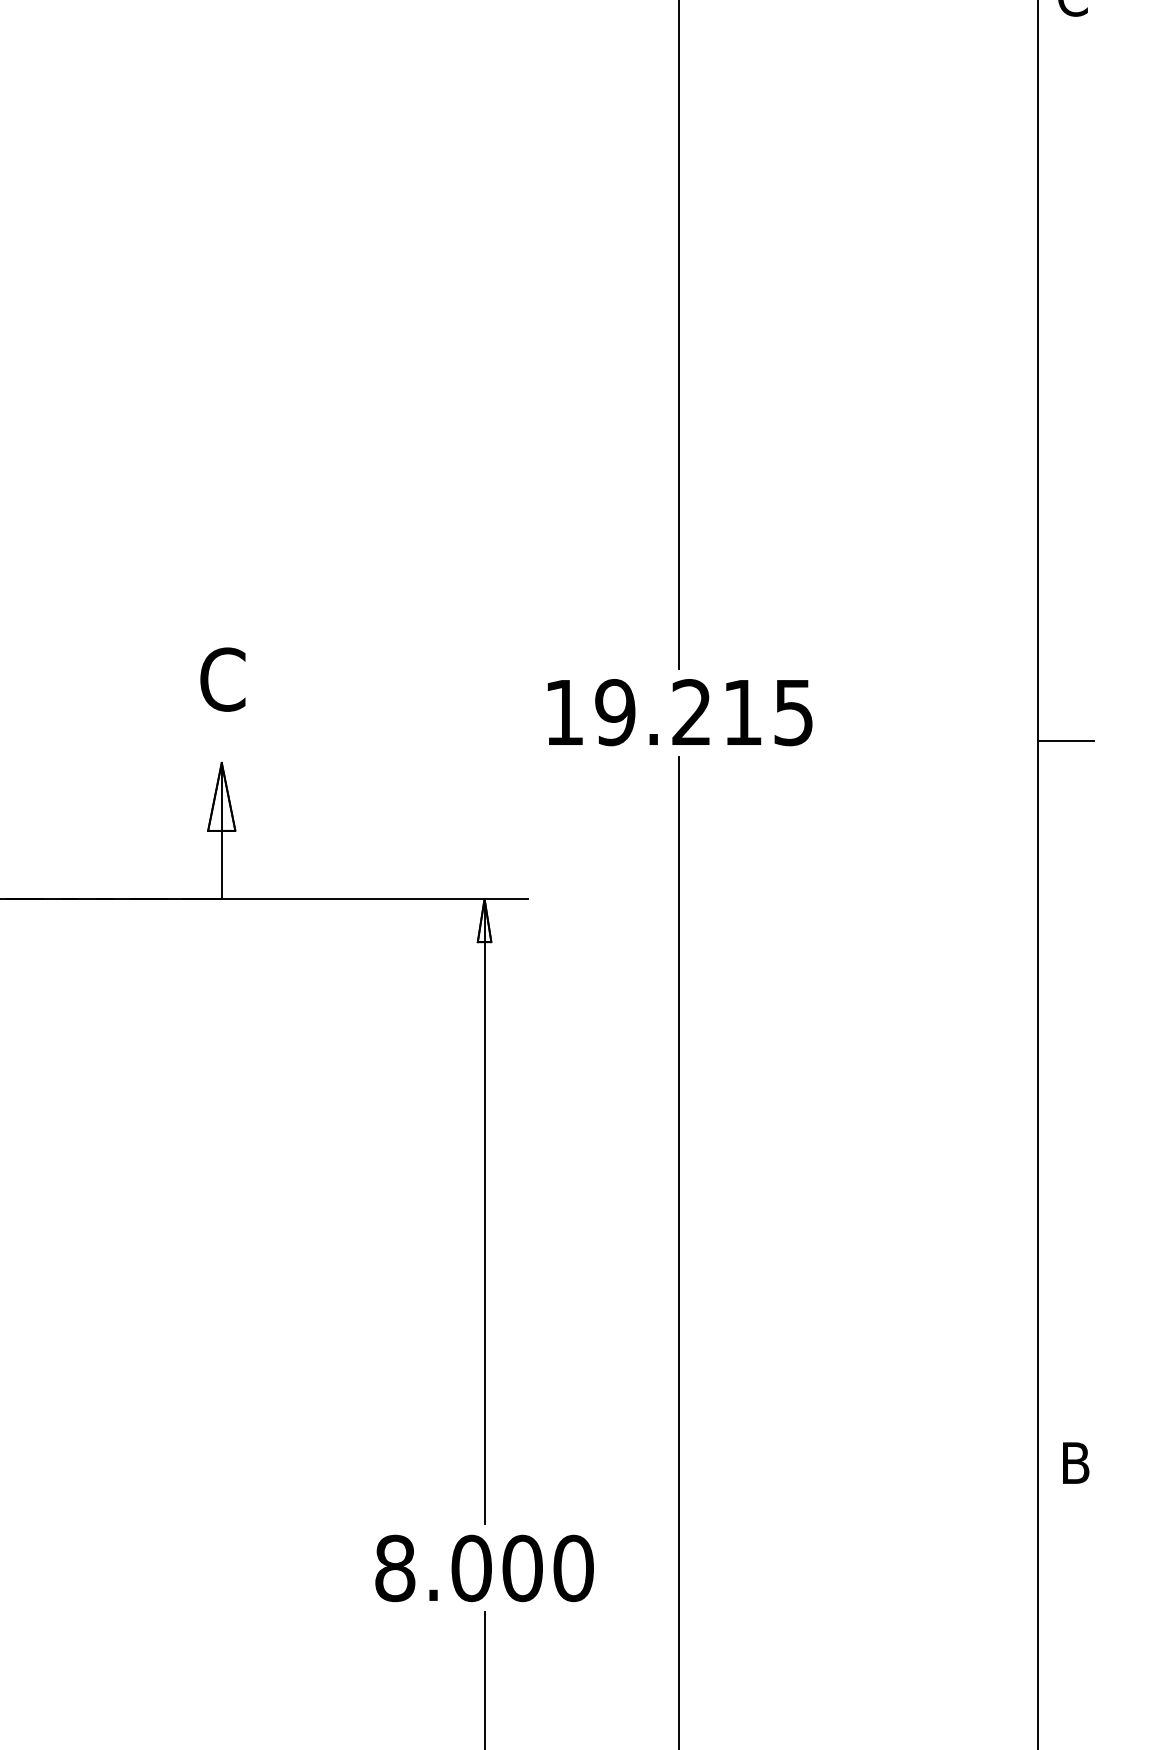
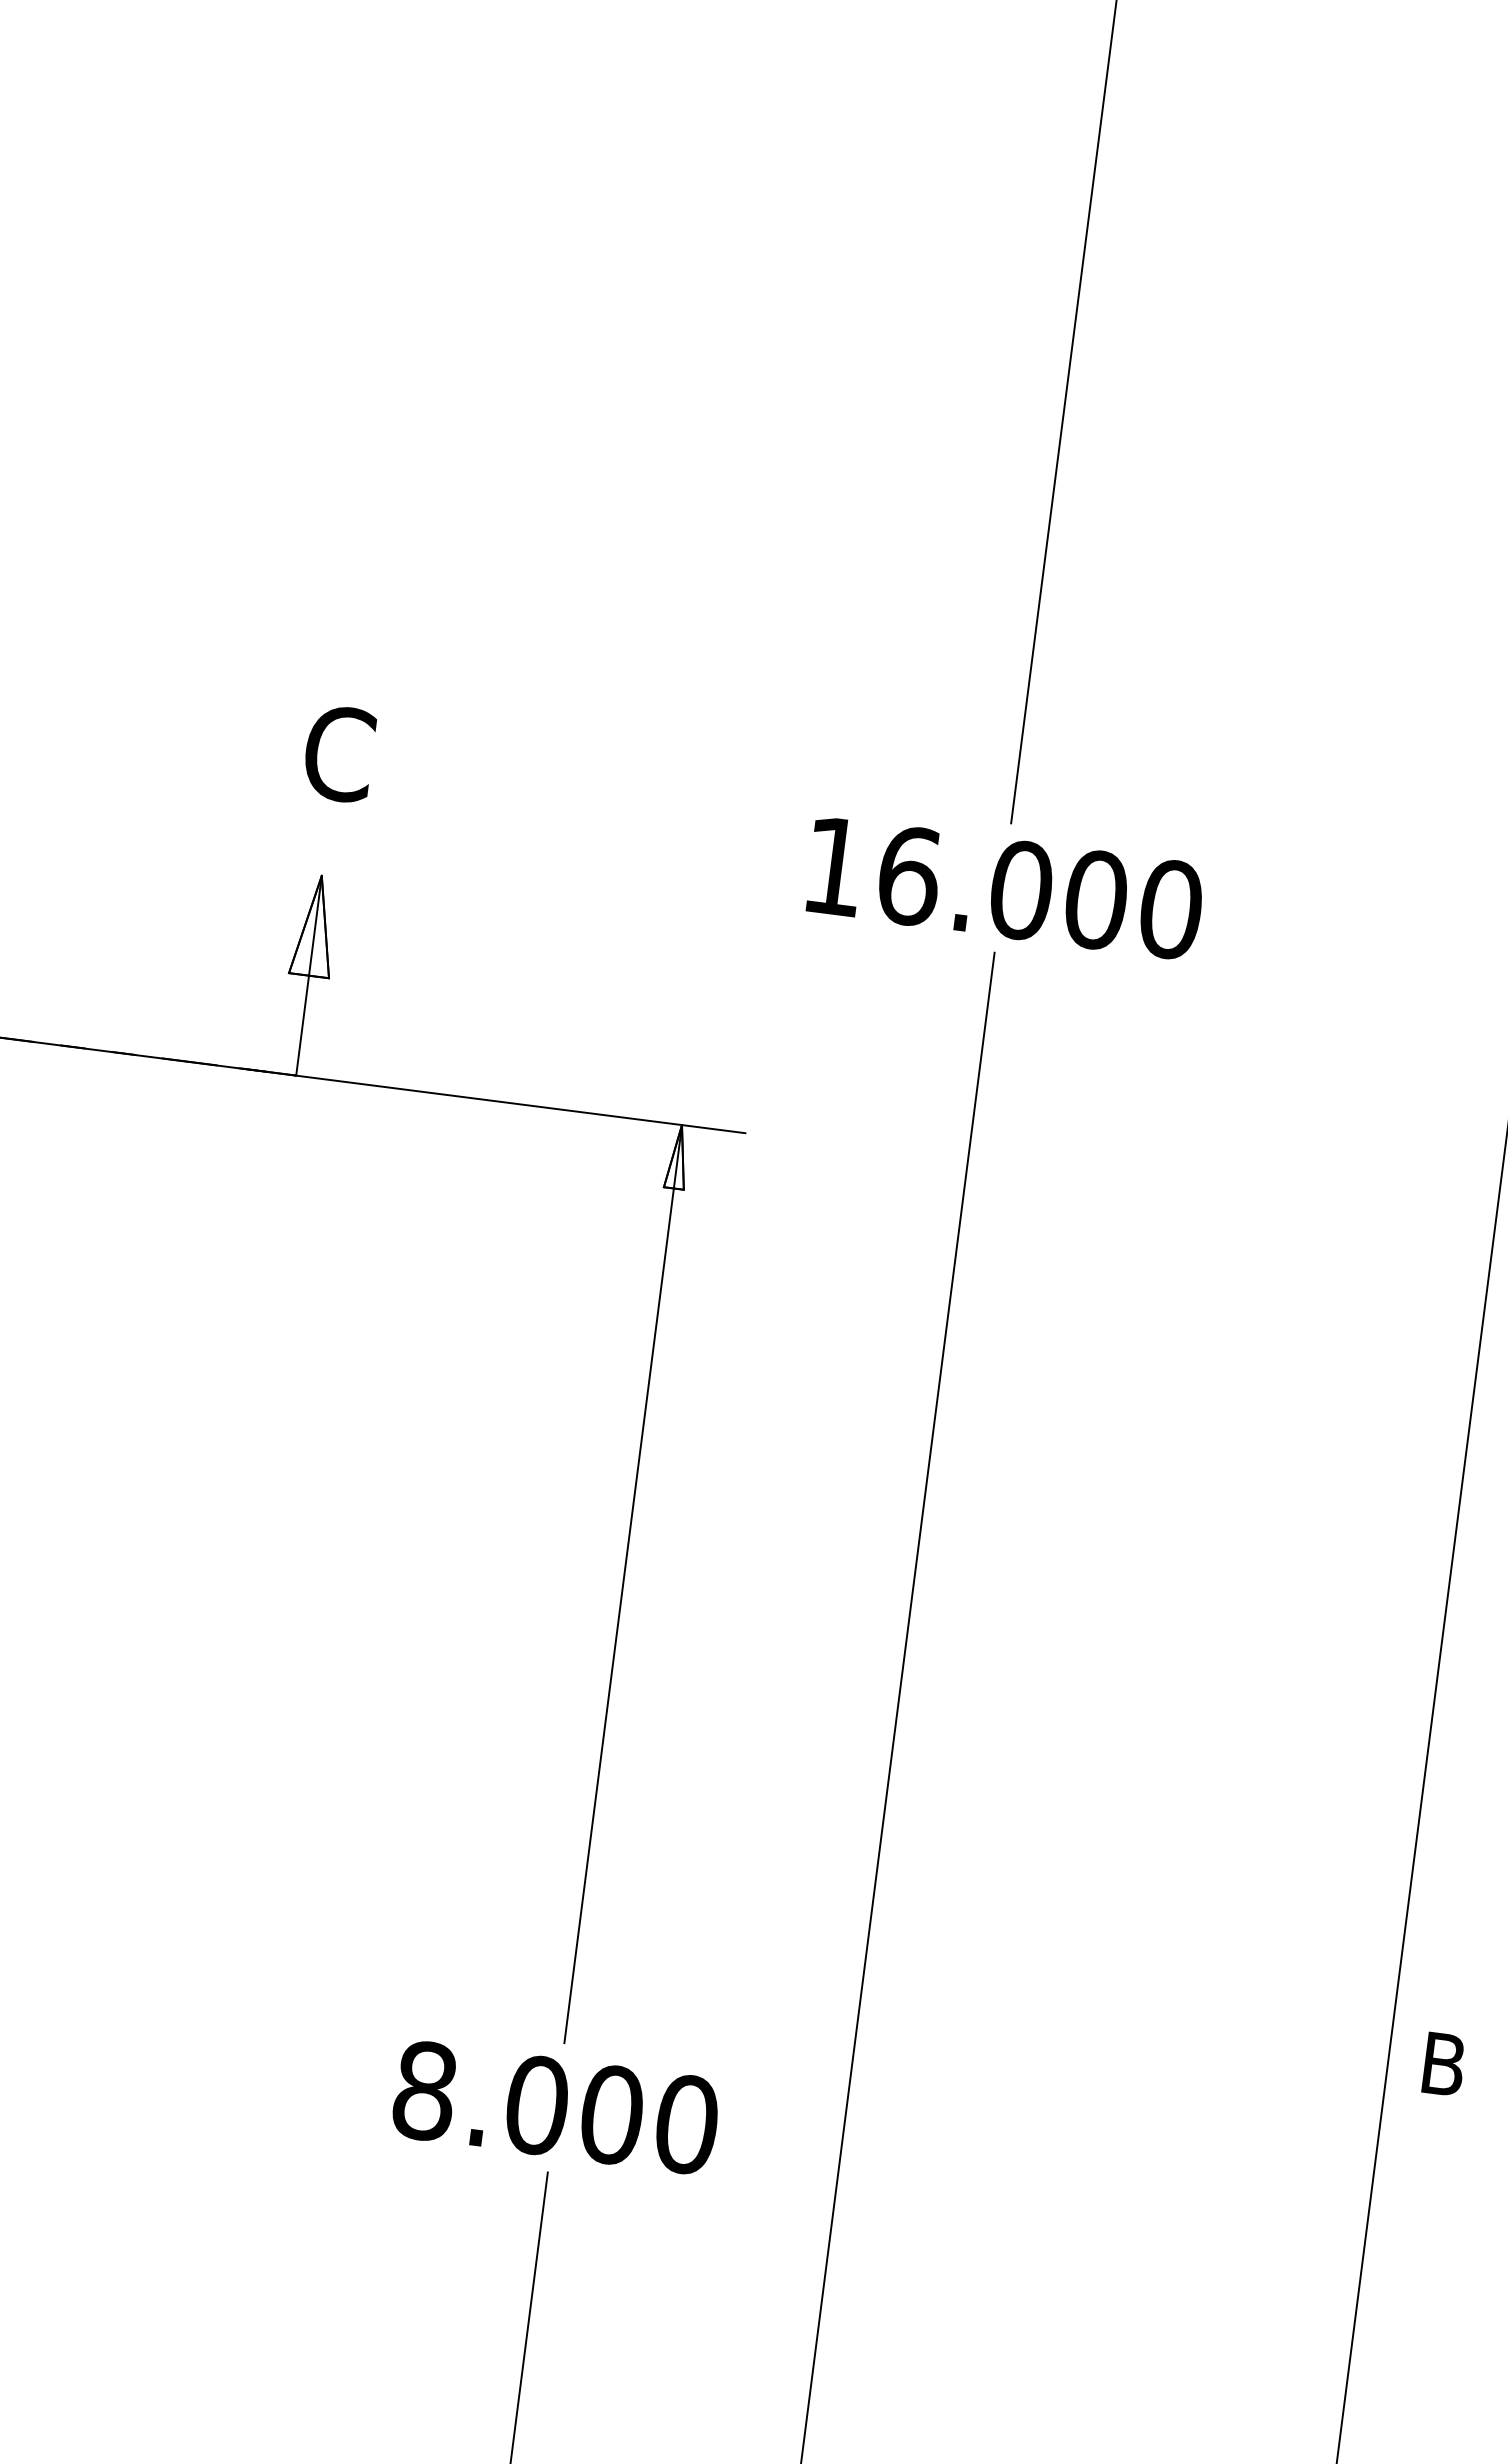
text: (704, 712) -> (1039, 892), 19.215 -> 16.000

